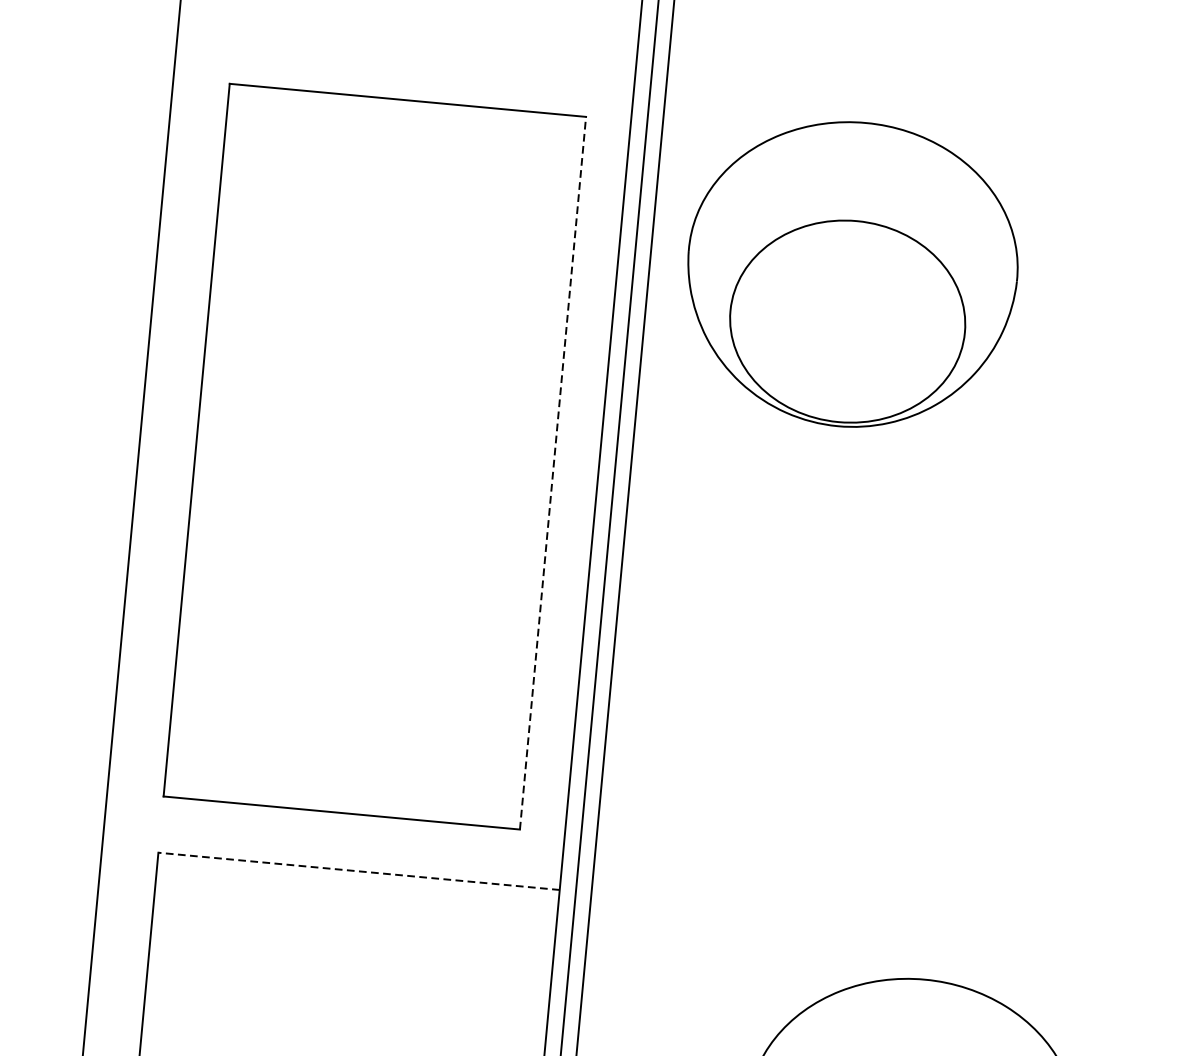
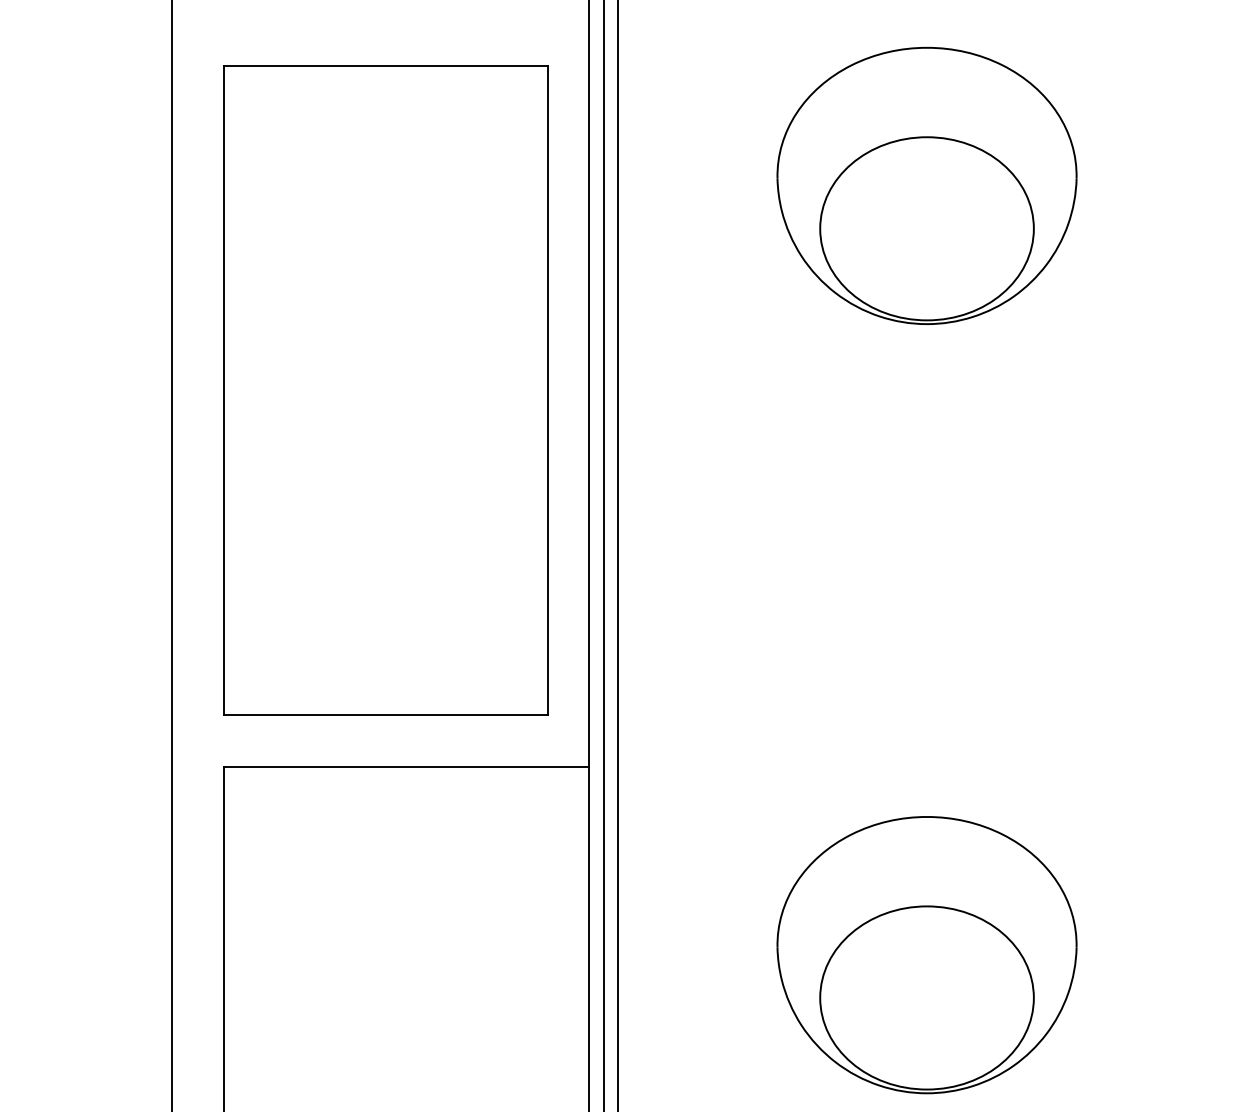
part: (851, 274) -> (926, 185), moved
line: (553, 473) -> (548, 390), dashed -> solid
line: (358, 871) -> (406, 766), dashed -> solid

